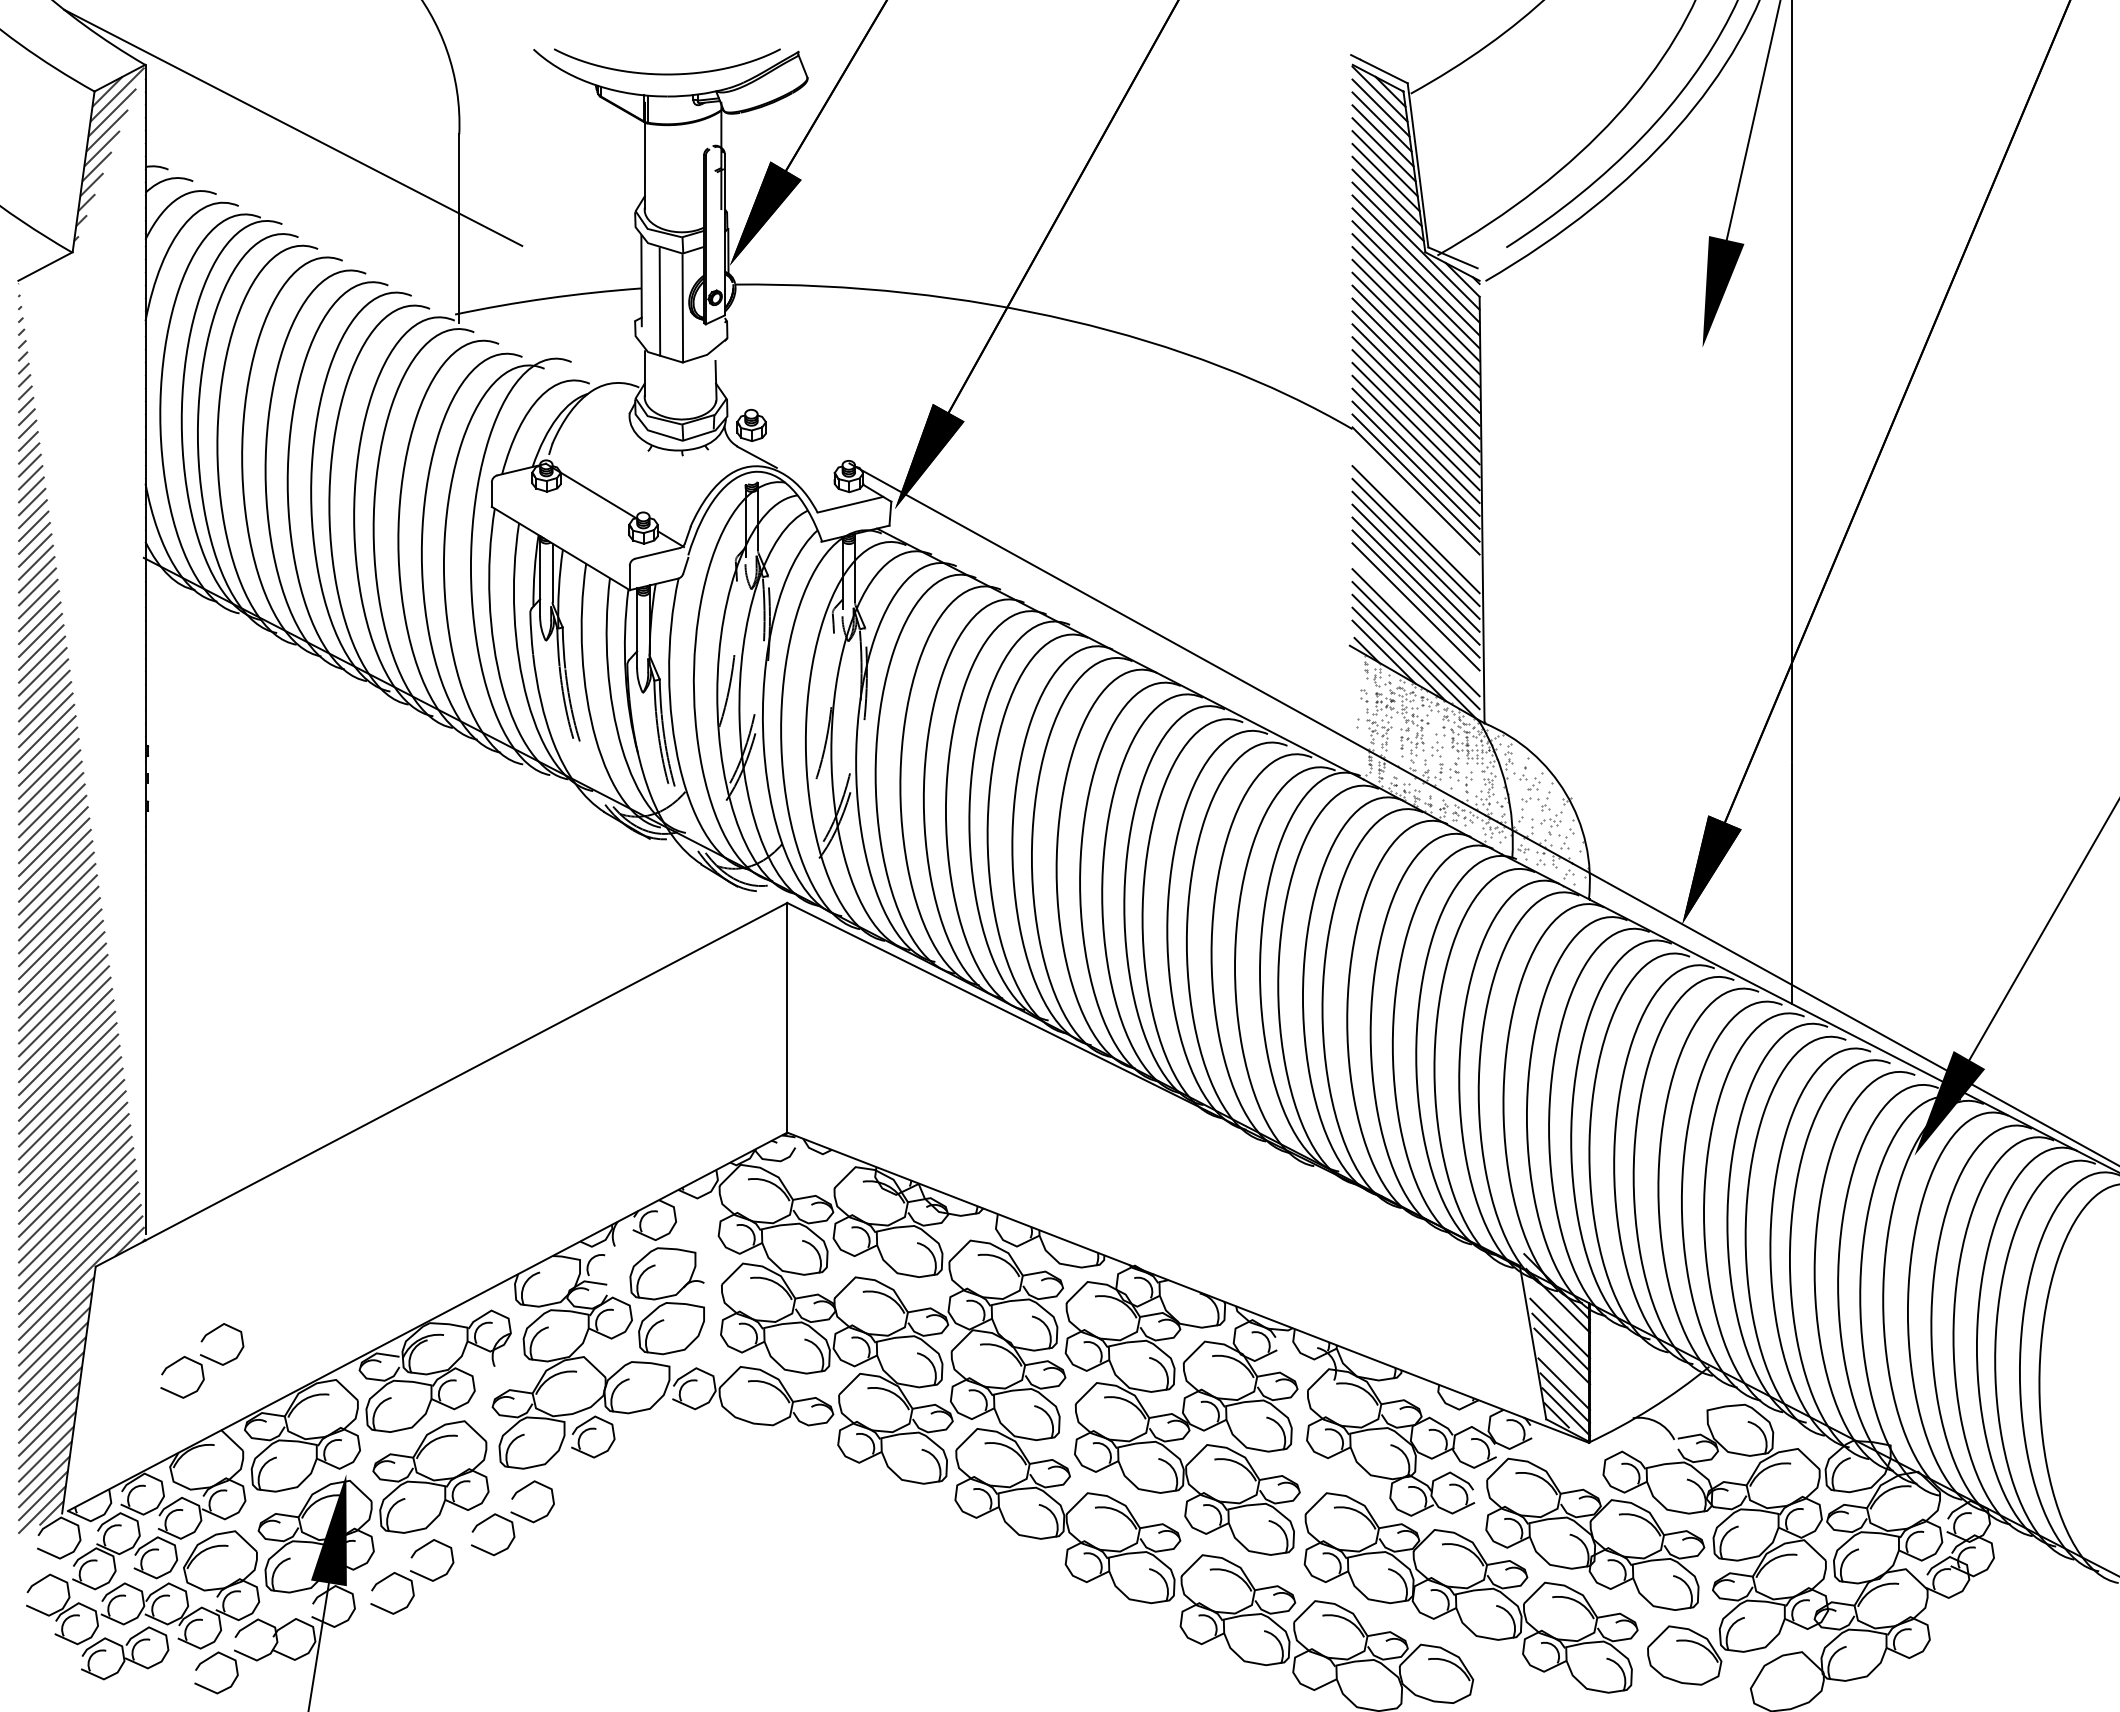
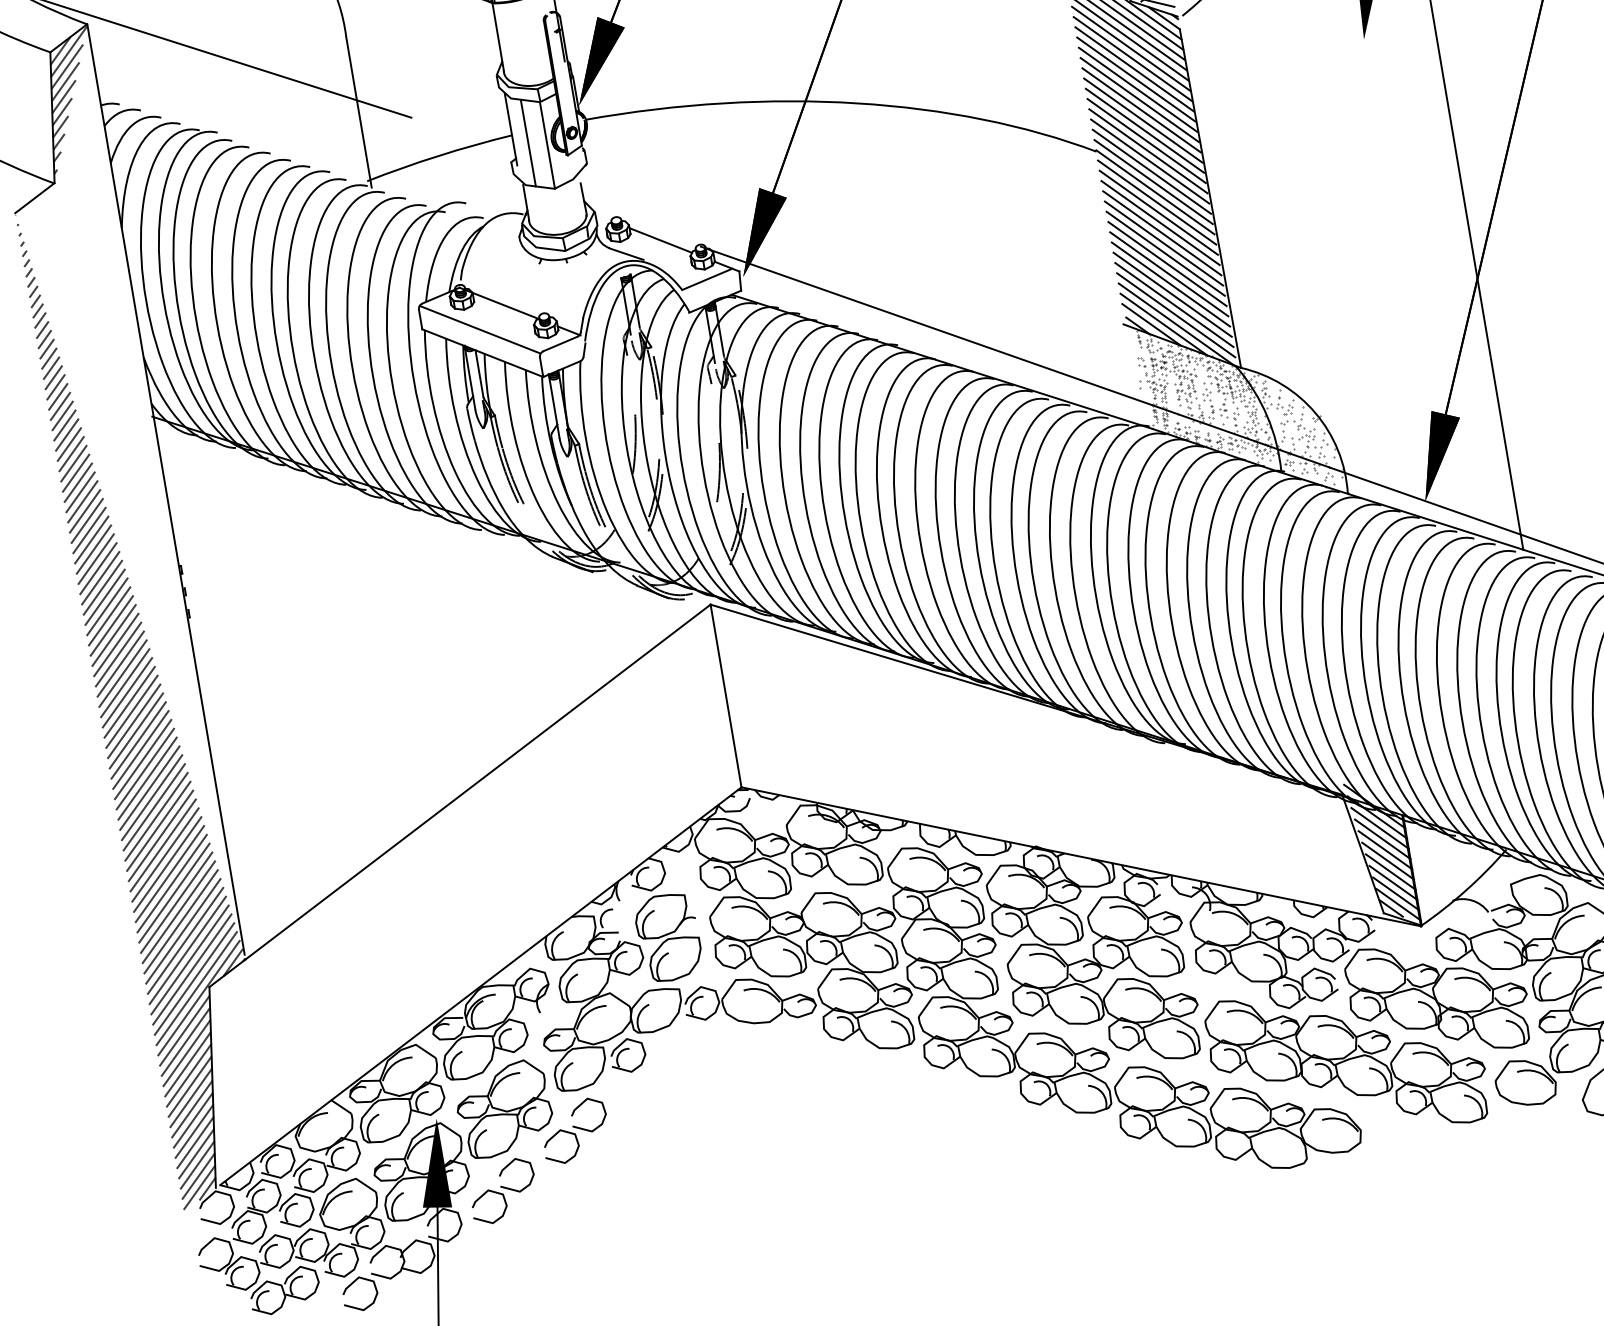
line: (802, 447) -> (661, 240), added
line: (1415, 503) -> (1156, 202), added
line: (1415, 516) -> (1158, 212), added
line: (561, 518) -> (479, 329), added
line: (1415, 619) -> (1172, 294), added
line: (1559, 1314) -> (1380, 828), added
part: (202, 1360) -> (306, 1047), removed
line: (1563, 1370) -> (1390, 872), added

